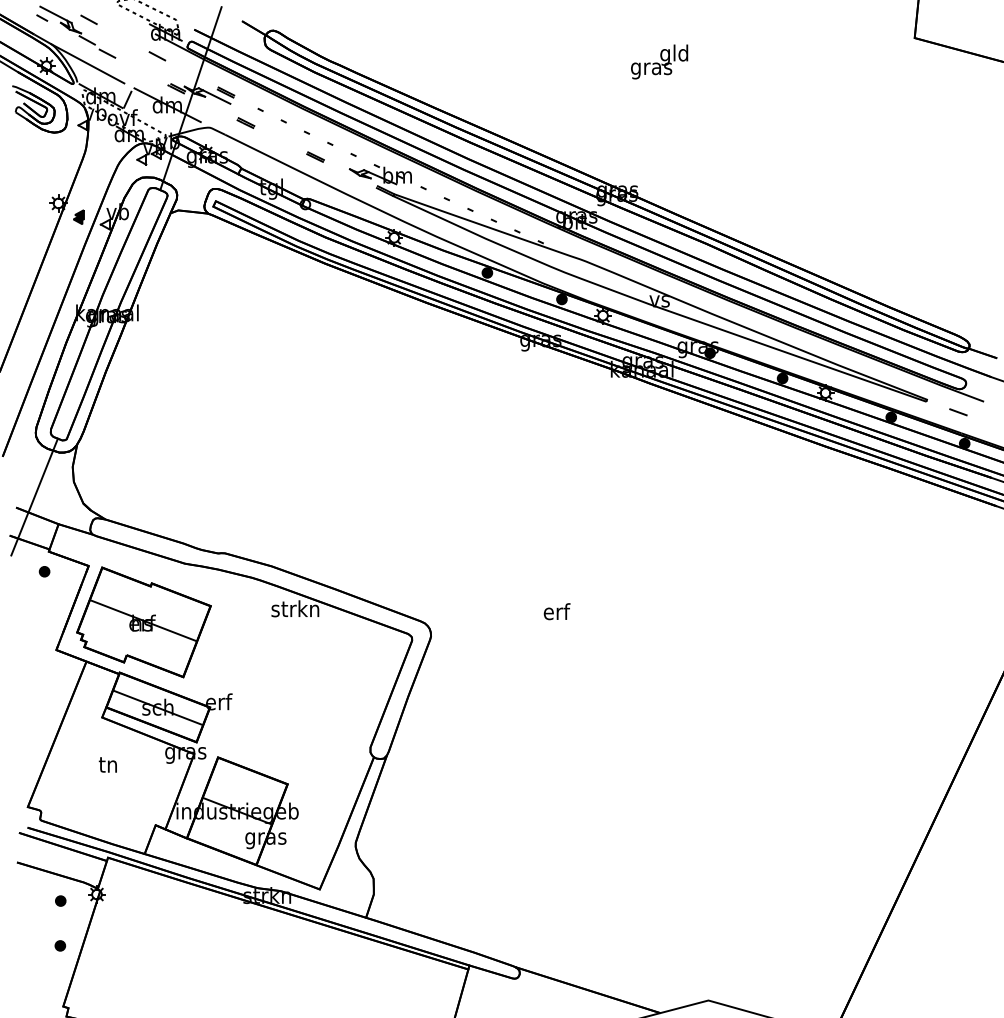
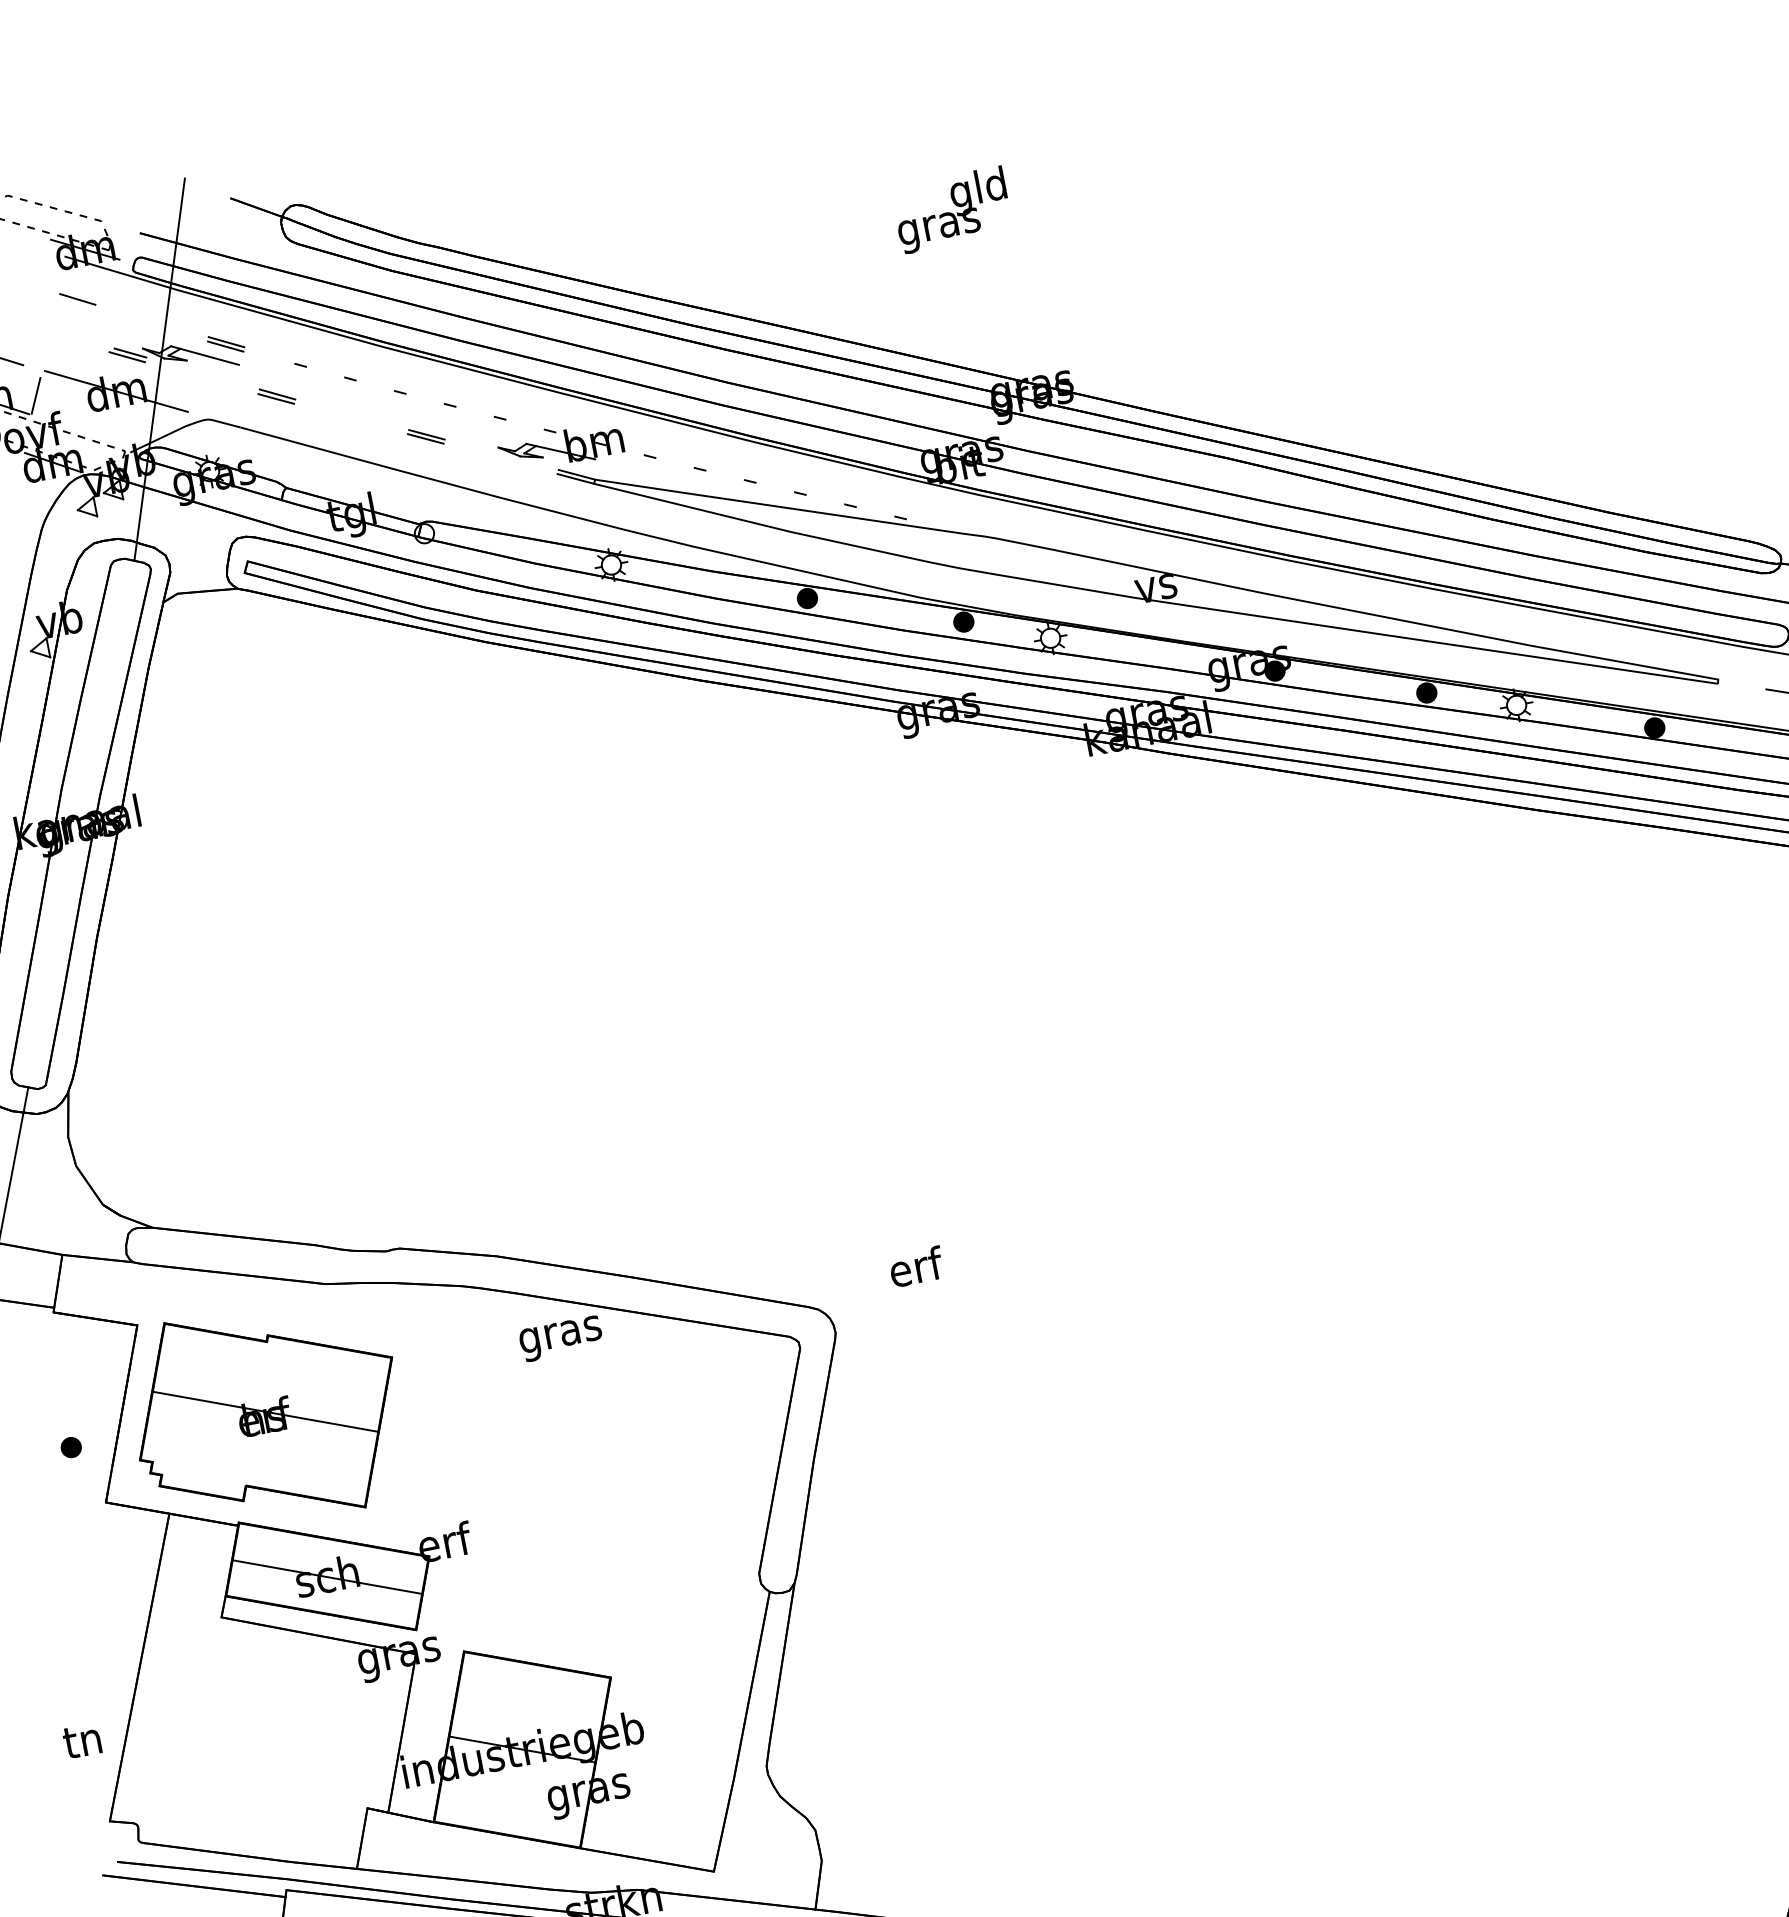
text: (659, 61) -> (951, 209), moved
part: (44, 571) -> (70, 1447), moved
text: (295, 610) -> (559, 1333), strkn -> gras
text: (556, 611) -> (915, 1266), moved
text: (107, 764) -> (81, 1740), moved

